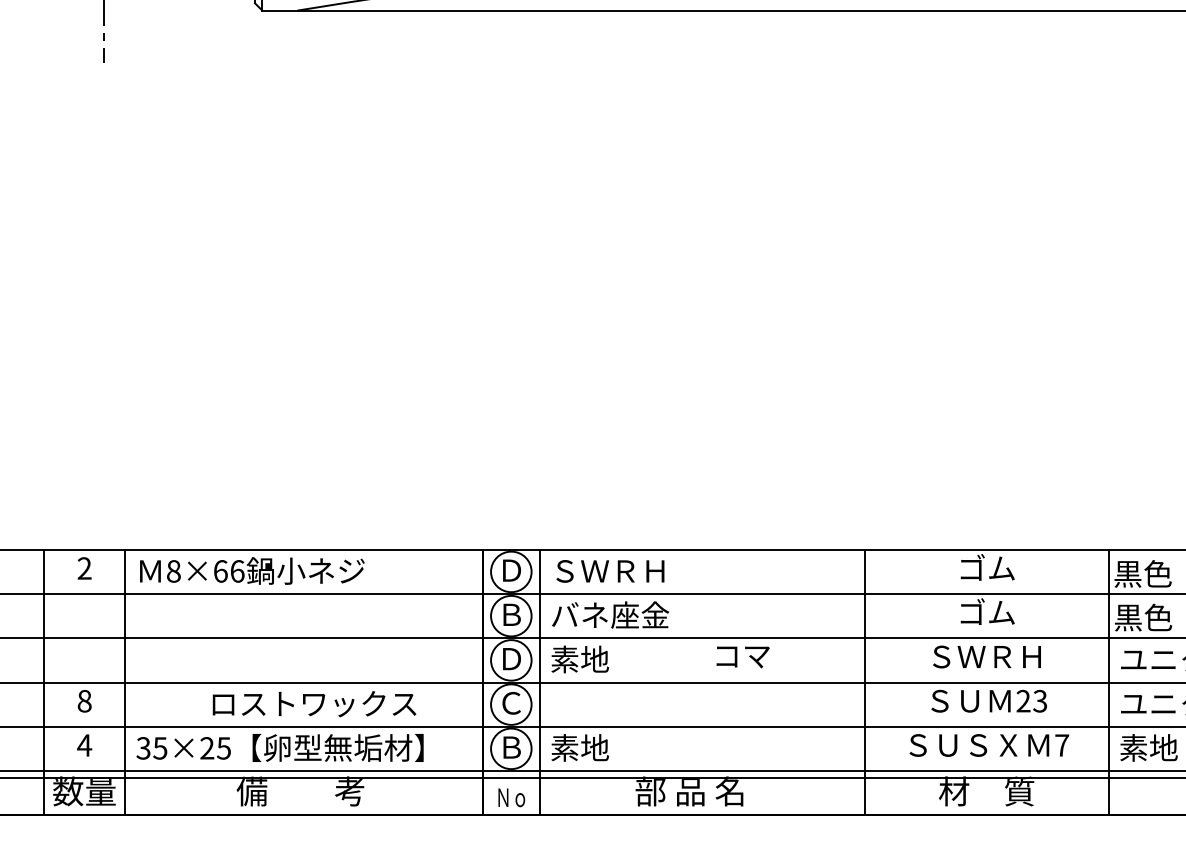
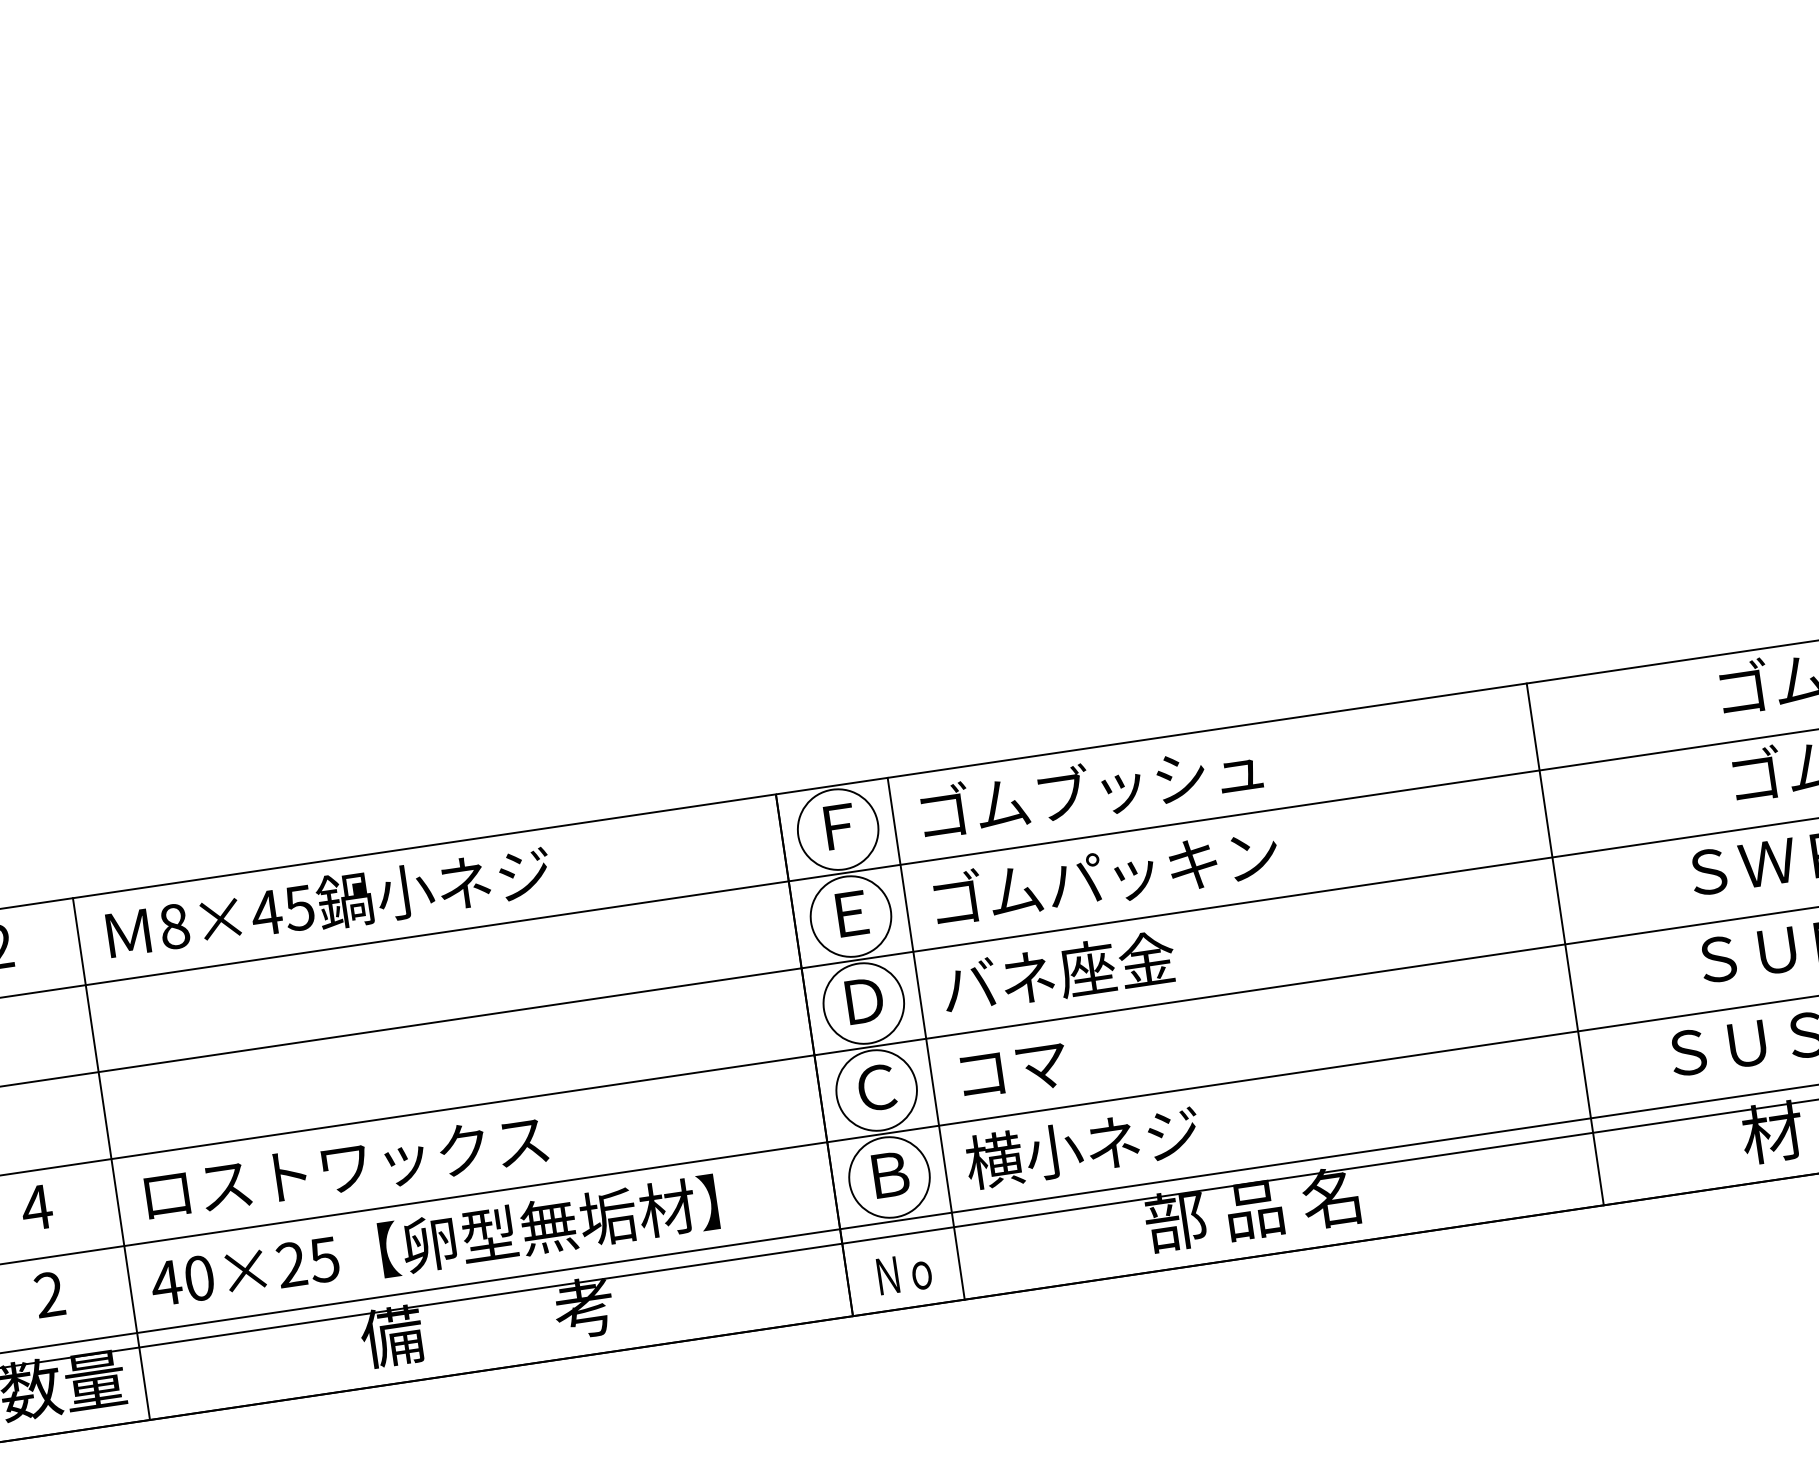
text: (511, 570) -> (838, 826), Ｄ -> Ｆ
text: (640, 570) -> (1091, 789), ＳＷＲＨ -> ゴムブッシュ
text: (228, 571) -> (282, 910), 8×66 -> 8×45
text: (511, 614) -> (850, 913), Ｂ -> Ｅ
text: (640, 614) -> (1104, 875), バネ座金 -> ゴムパッキン
text: (742, 657) -> (1012, 1072), moved
text: (610, 659) -> (1058, 972), 素地 -> バネ座金
text: (84, 701) -> (36, 1208), 8 -> 4
text: (314, 704) -> (346, 1168), moved
text: (84, 745) -> (49, 1294), 4 -> 2
text: (609, 747) -> (1082, 1146), 素地 -> 横小ネジ
text: (151, 748) -> (182, 1281), 35×25 -> 40×25

